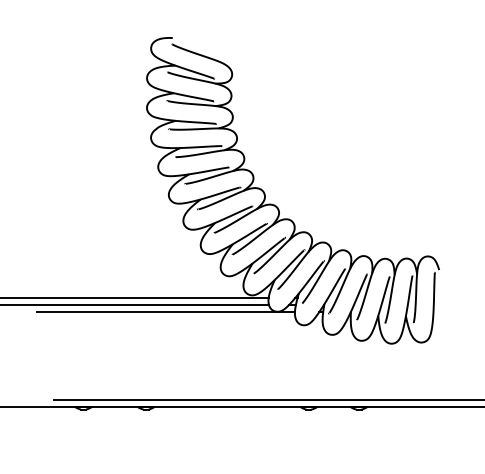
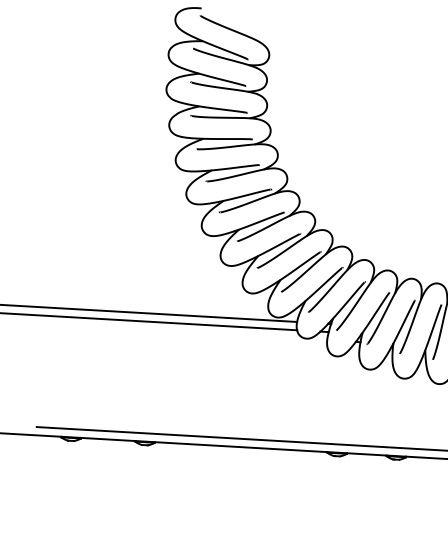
line: (165, 312) -> (174, 331), removed

